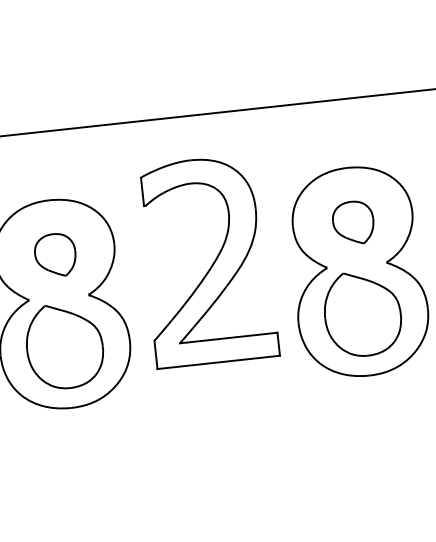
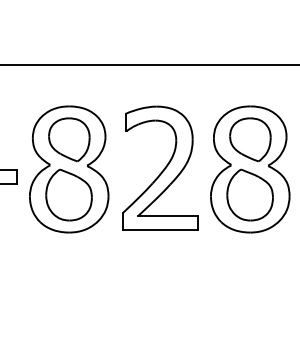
part: (353, 222) -> (250, 139), size x1.67
part: (55, 254) -> (69, 139), size x1.67
part: (207, 259) -> (160, 167), moved

